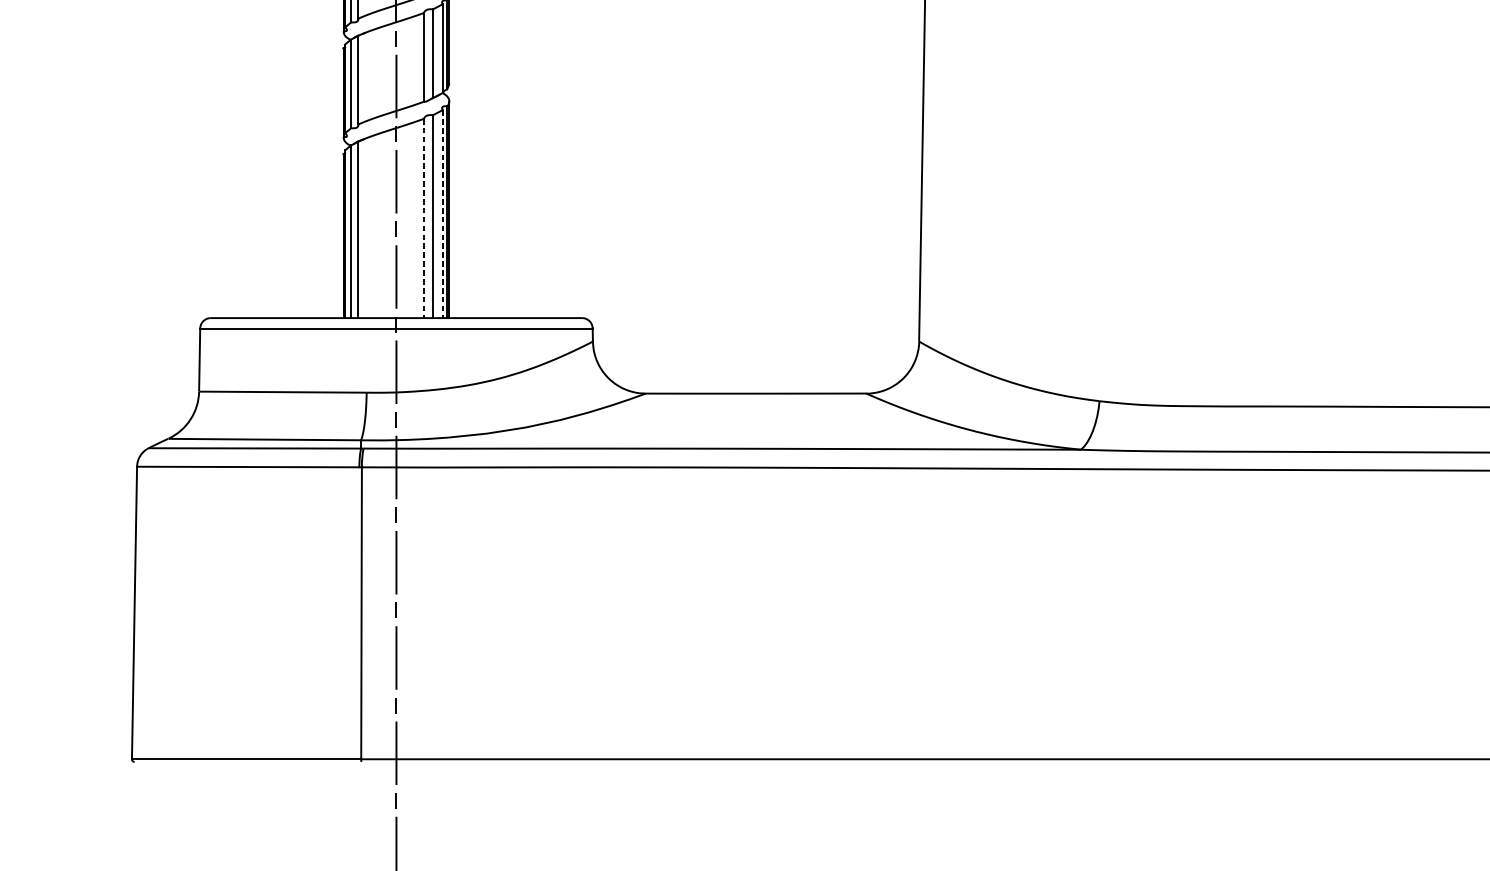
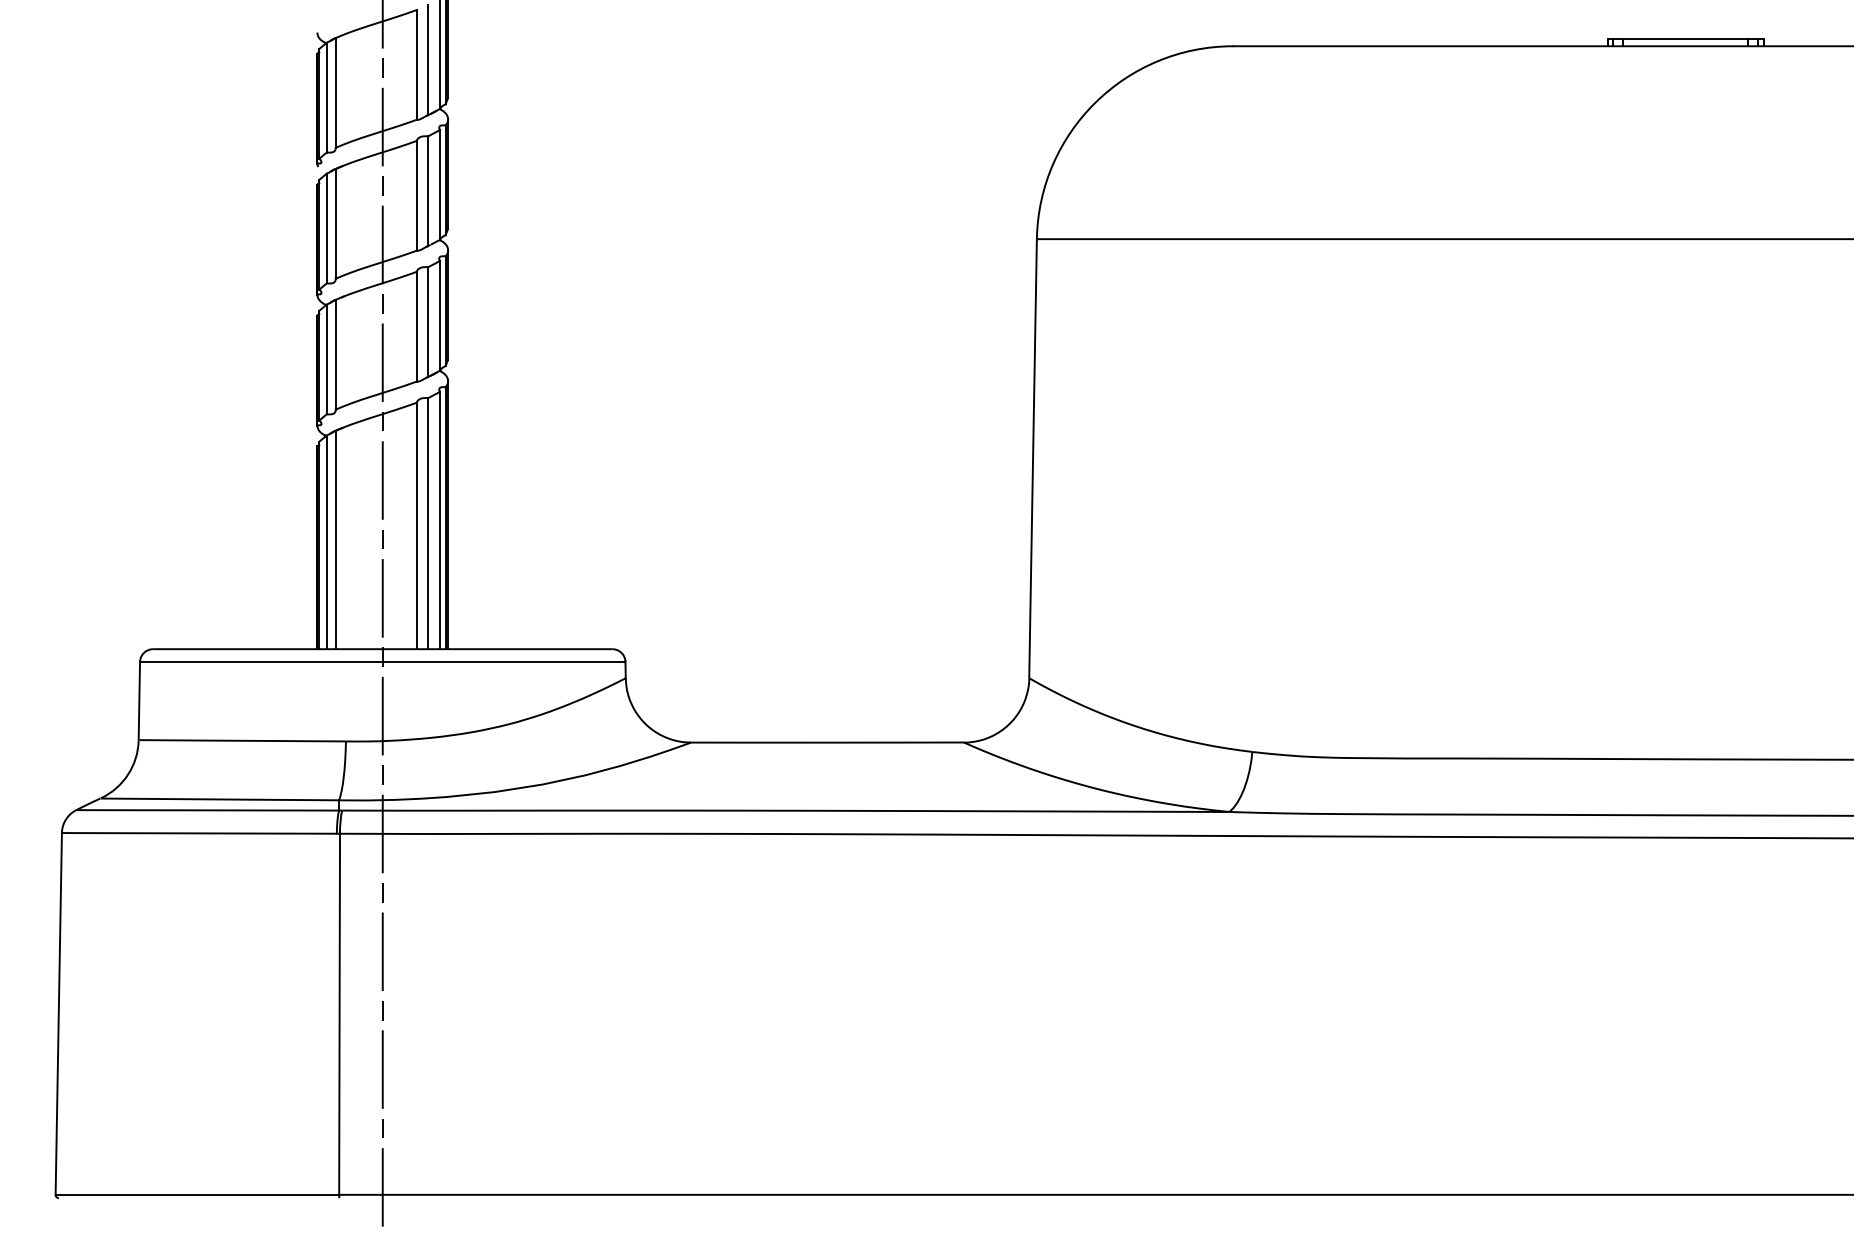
line: (443, 214) -> (440, 520), dashed -> solid
line: (423, 218) -> (416, 526), dashed -> solid

